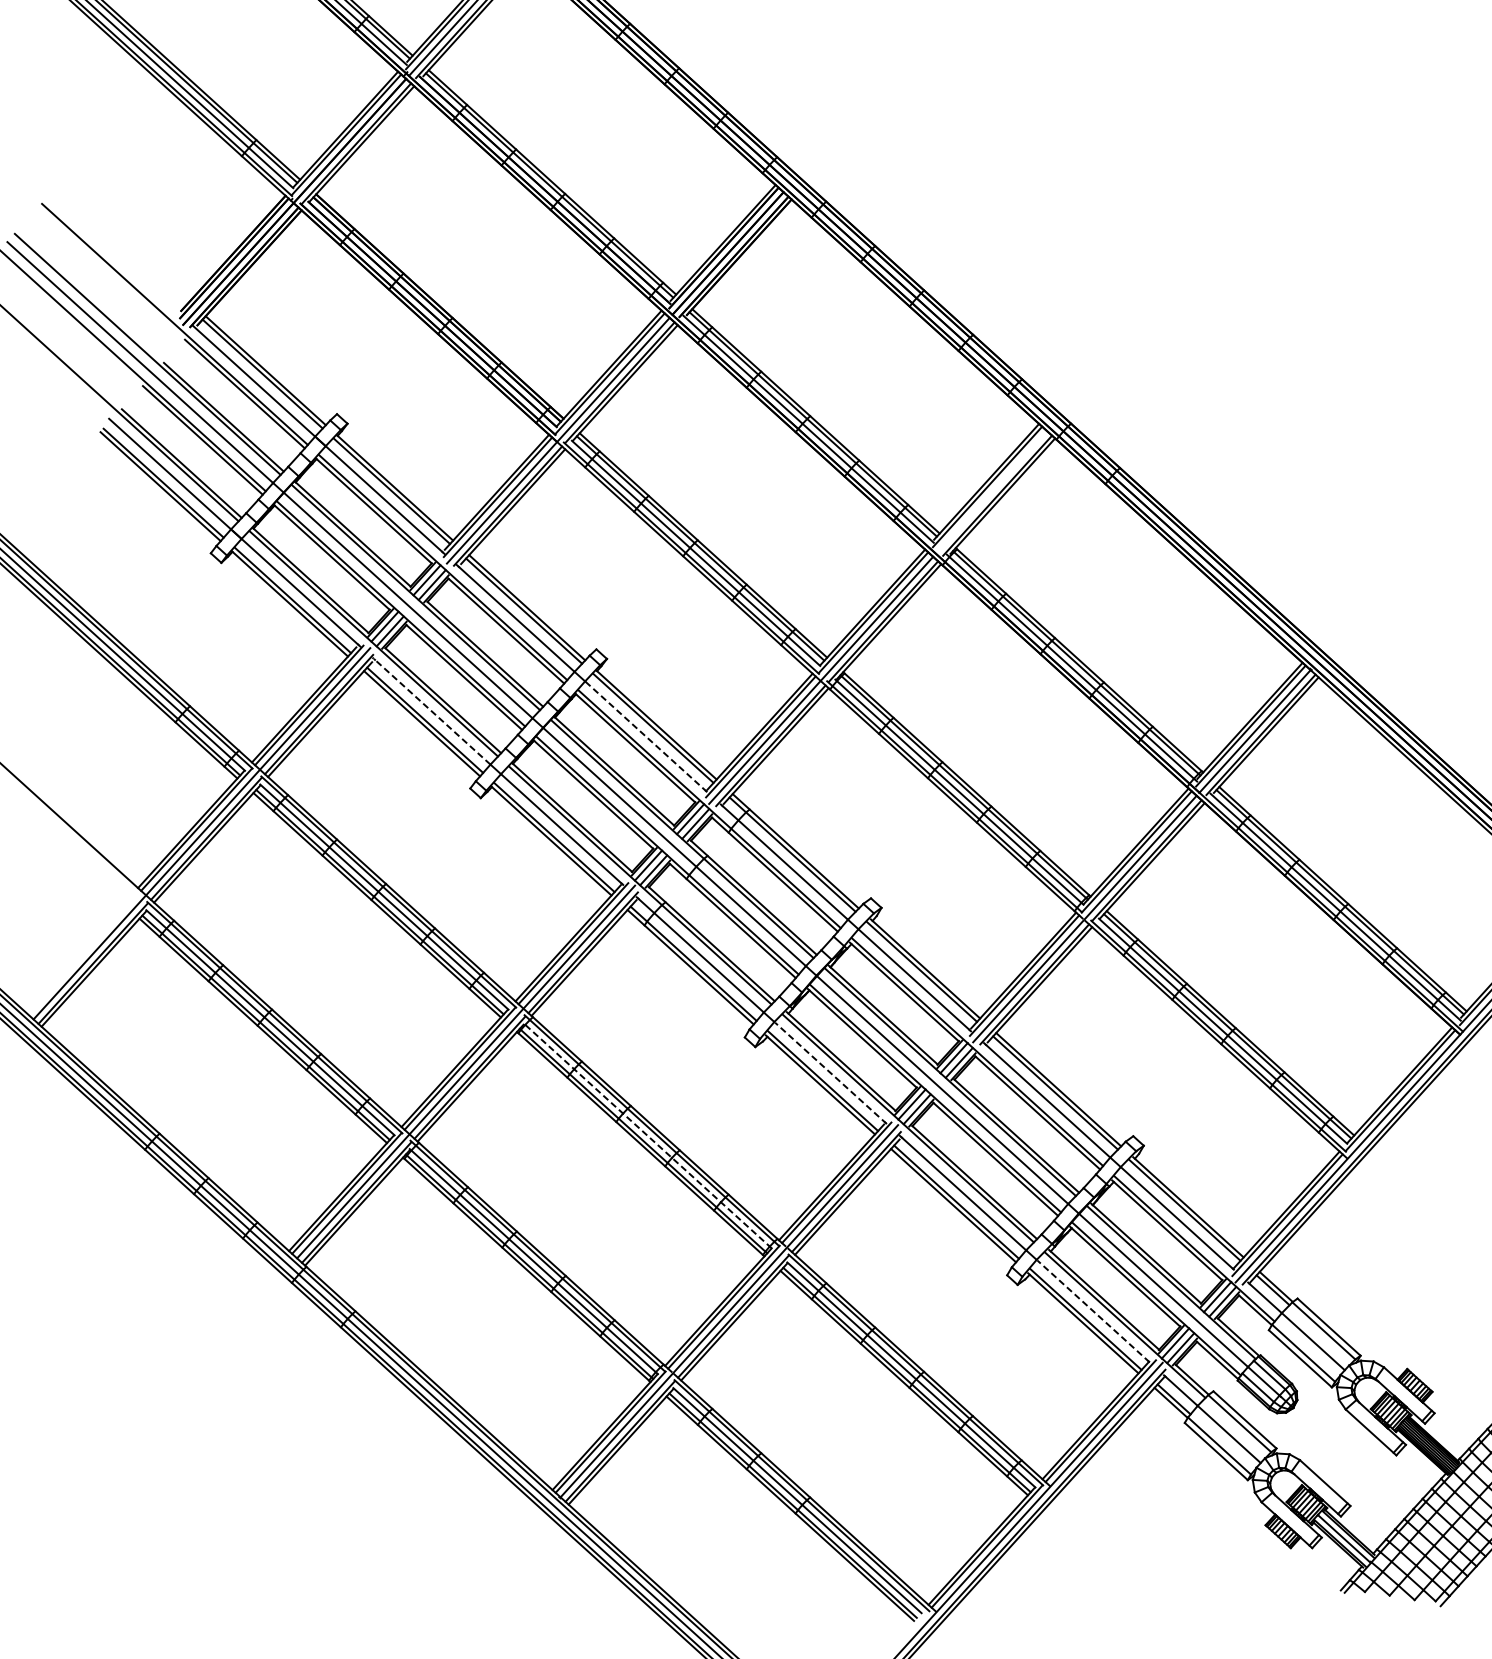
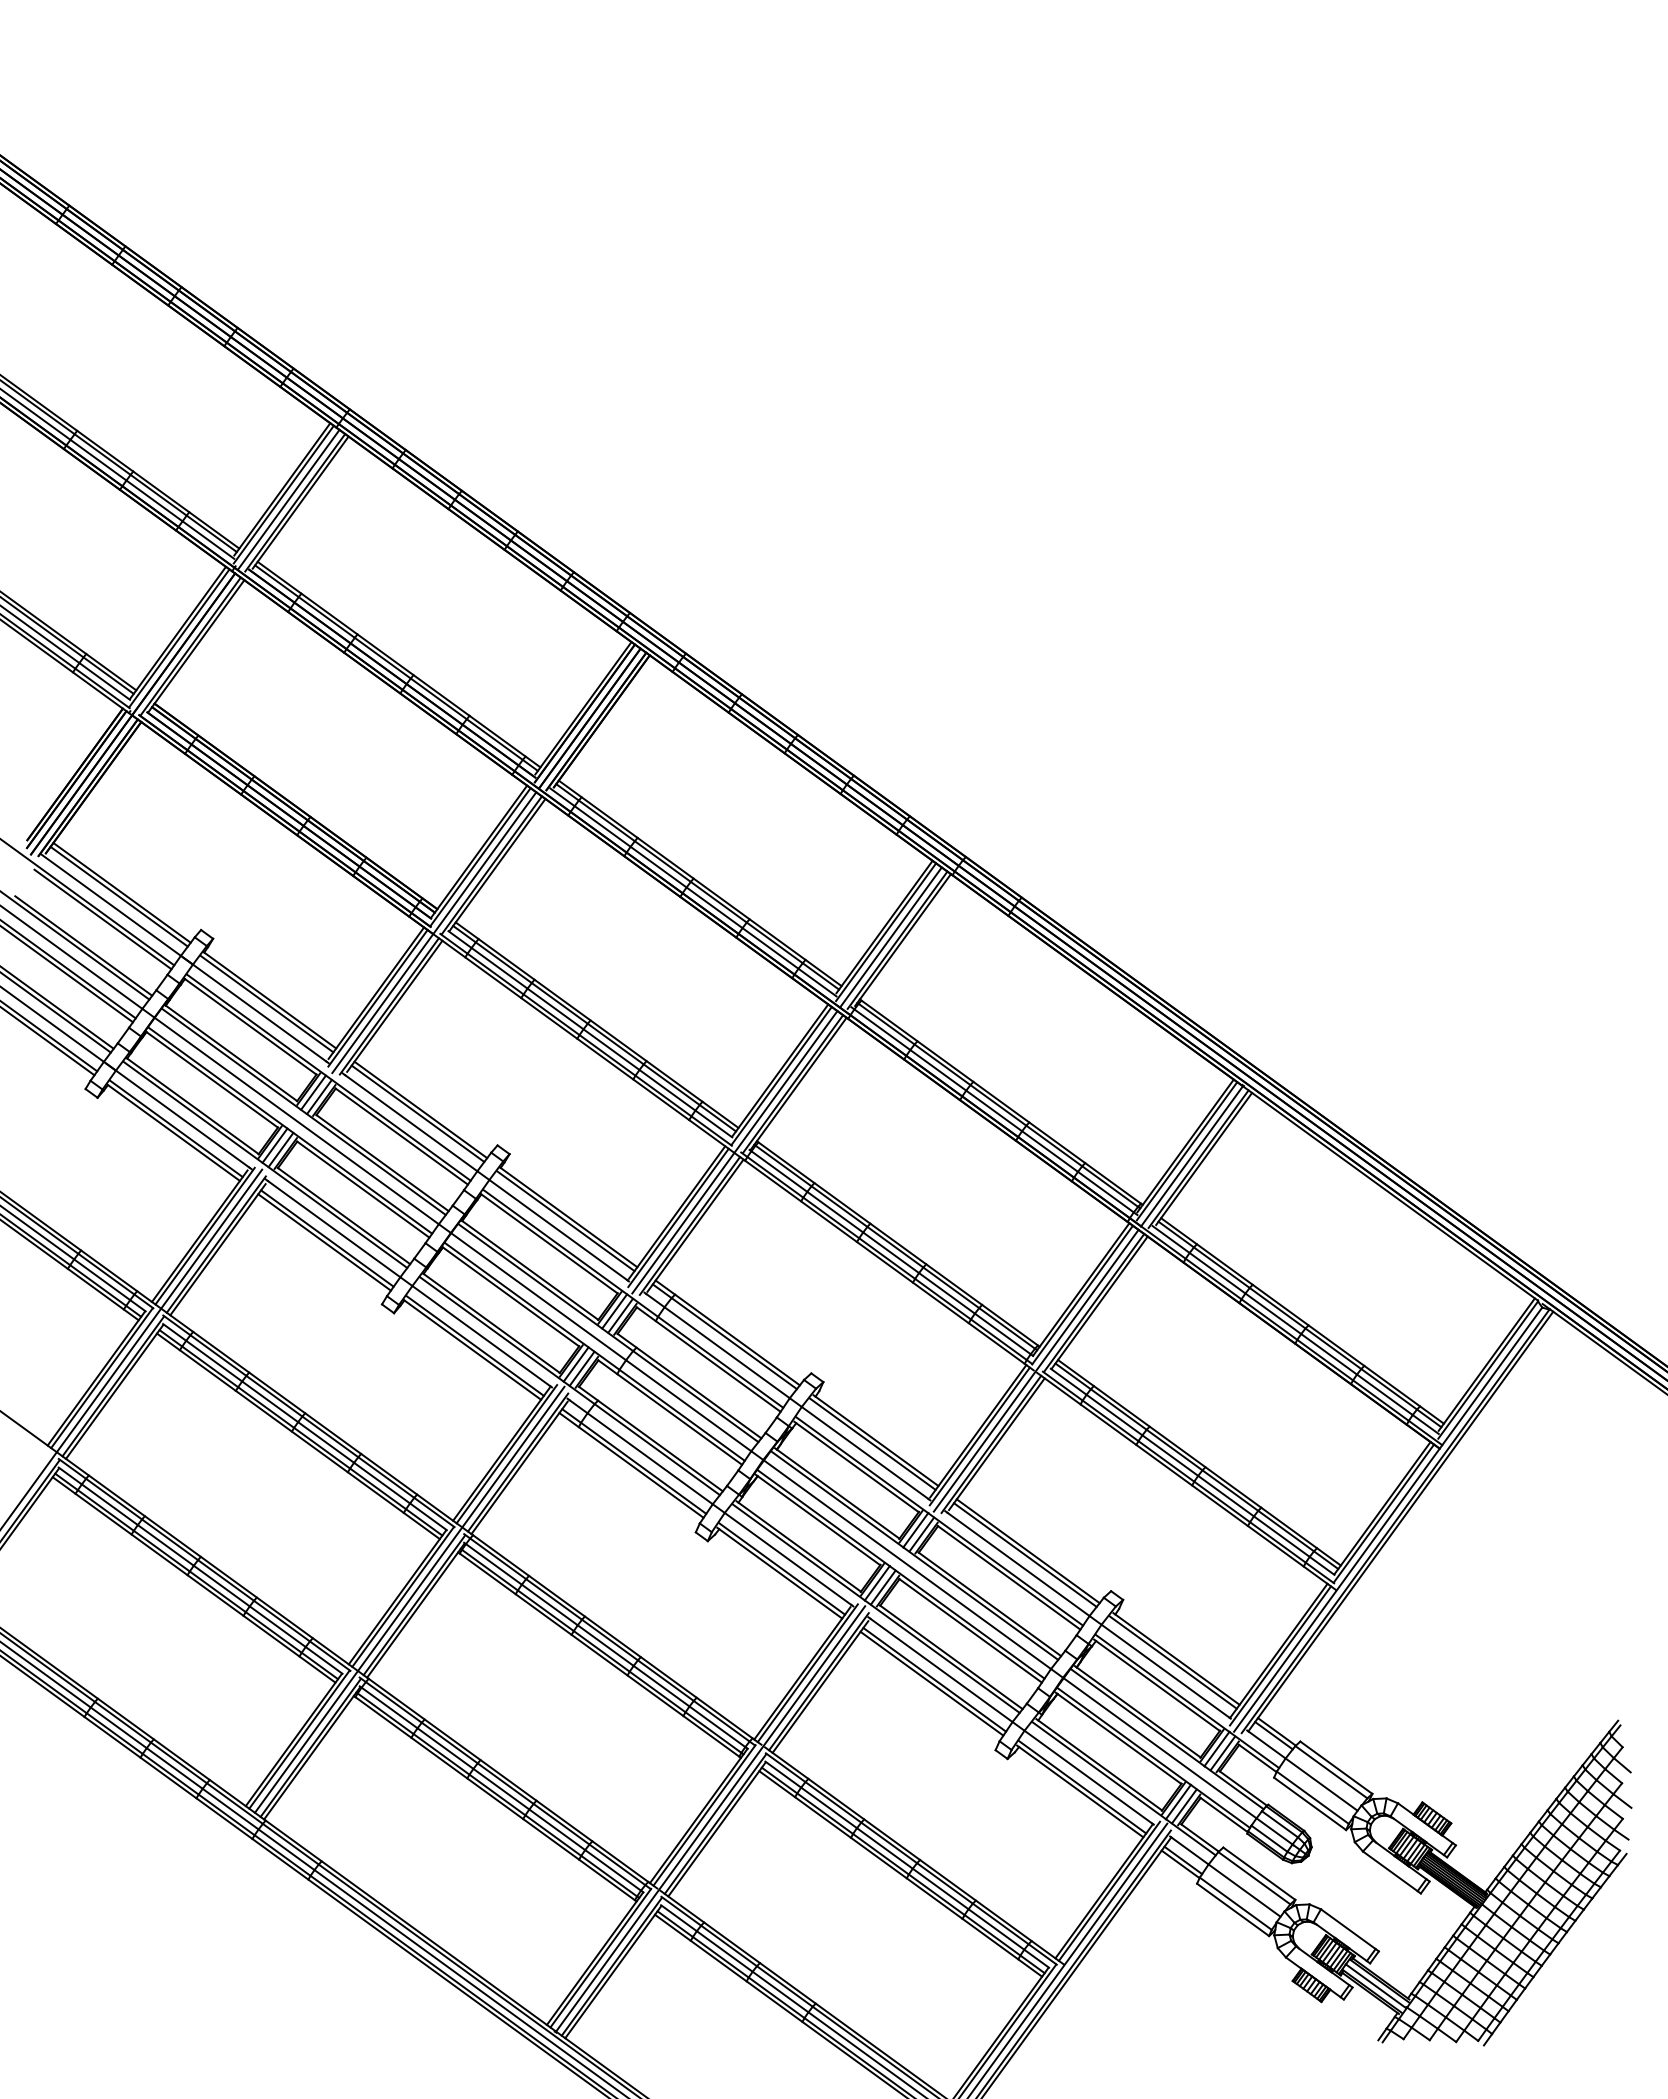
line: (991, 492) -> (890, 937), added
line: (431, 710) -> (332, 1227), dashed -> solid
line: (646, 737) -> (559, 1231), dashed -> solid
line: (830, 1073) -> (789, 1560), dashed -> solid
line: (647, 1135) -> (605, 1645), dashed -> solid
line: (1093, 1310) -> (1089, 1777), dashed -> solid

